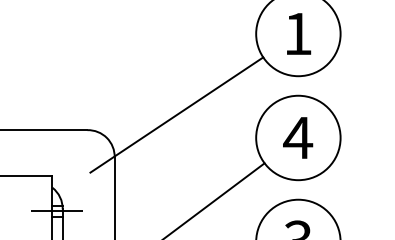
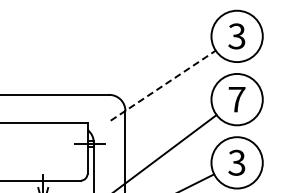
text: (297, 34) -> (236, 36), 1 -> 3
line: (177, 114) -> (163, 85), solid -> dashed
text: (297, 137) -> (236, 99), 4 -> 7

